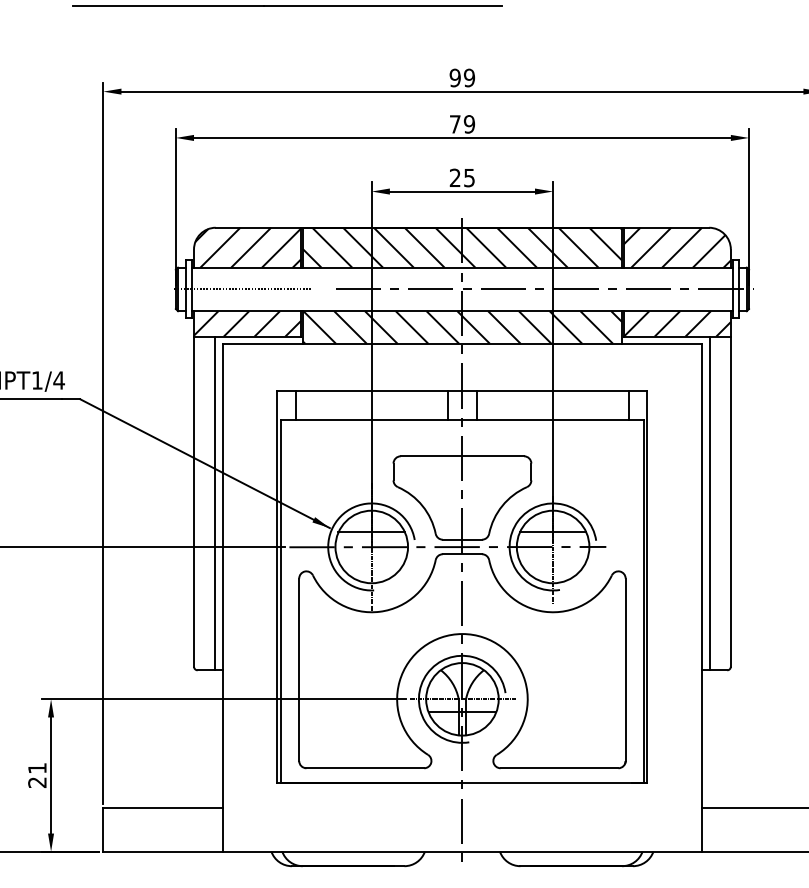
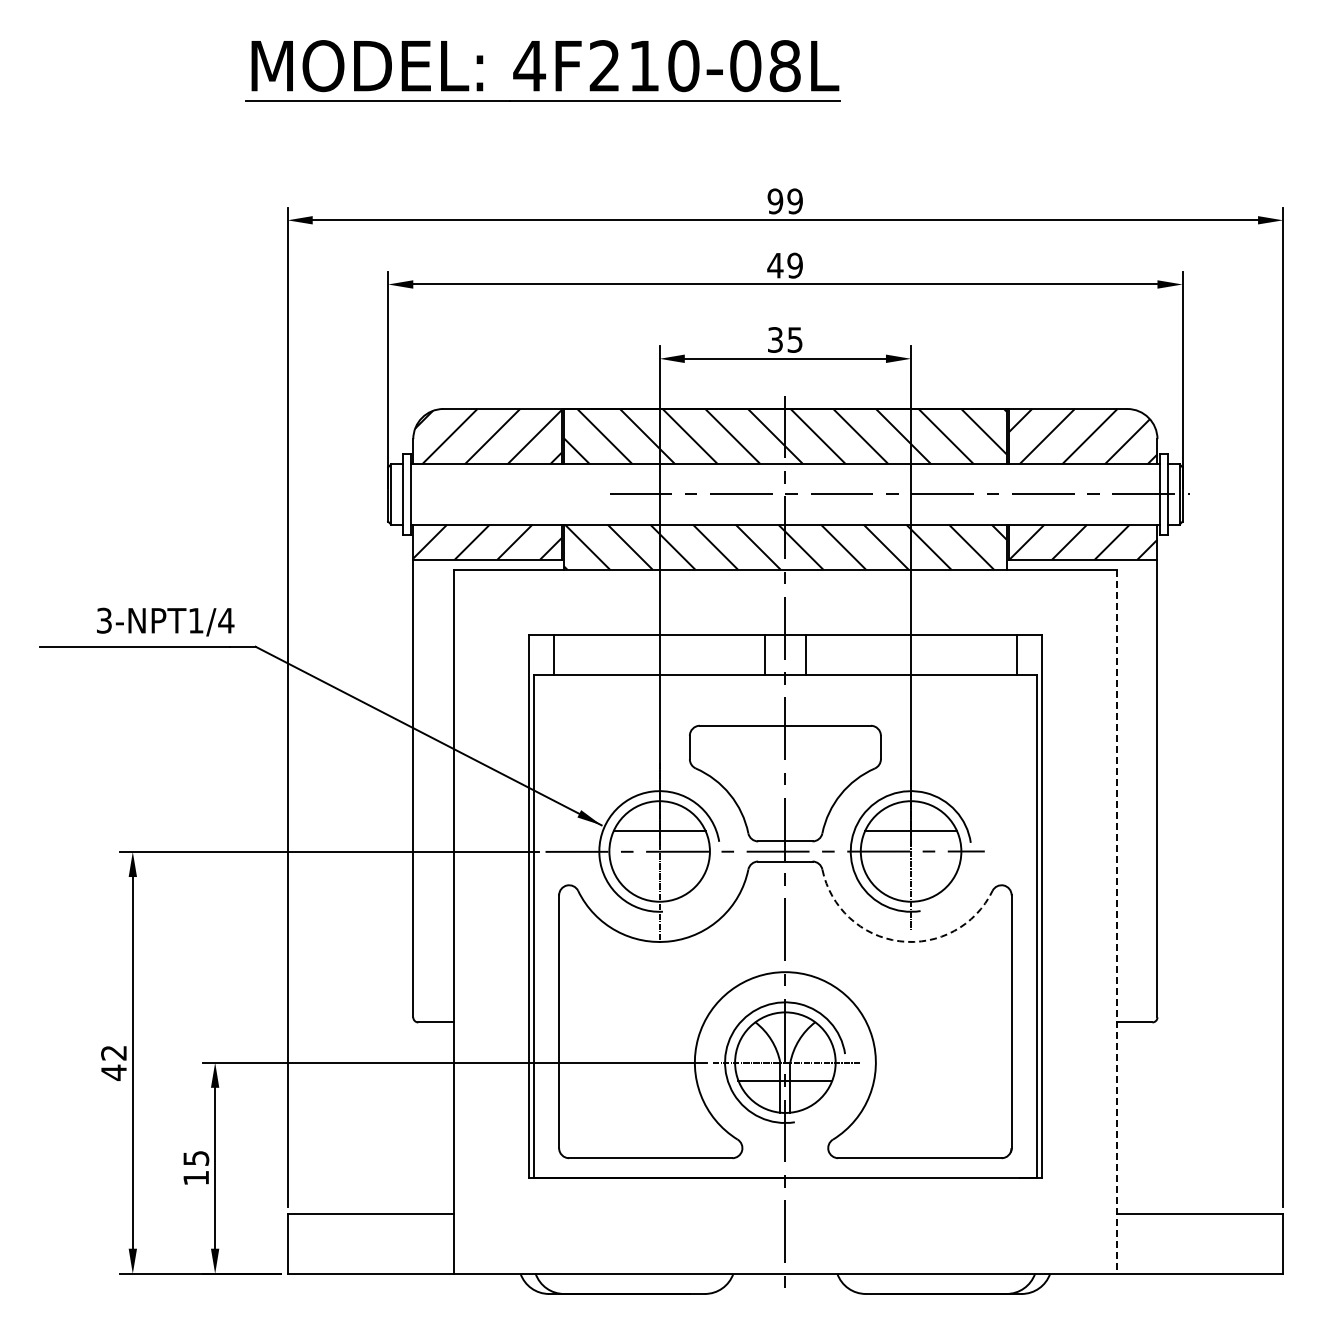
text: (455, 124) -> (775, 265), 79 -> 49
text: (455, 177) -> (775, 339), 25 -> 35
line: (242, 289) -> (480, 494), removed
line: (215, 502) -> (442, 790), removed
line: (709, 502) -> (1128, 790), removed
line: (702, 597) -> (1117, 921), solid -> dashed
arc: (544, 611) -> (899, 941), solid -> dashed
text: (37, 775) -> (196, 1168), 21 -> 15

